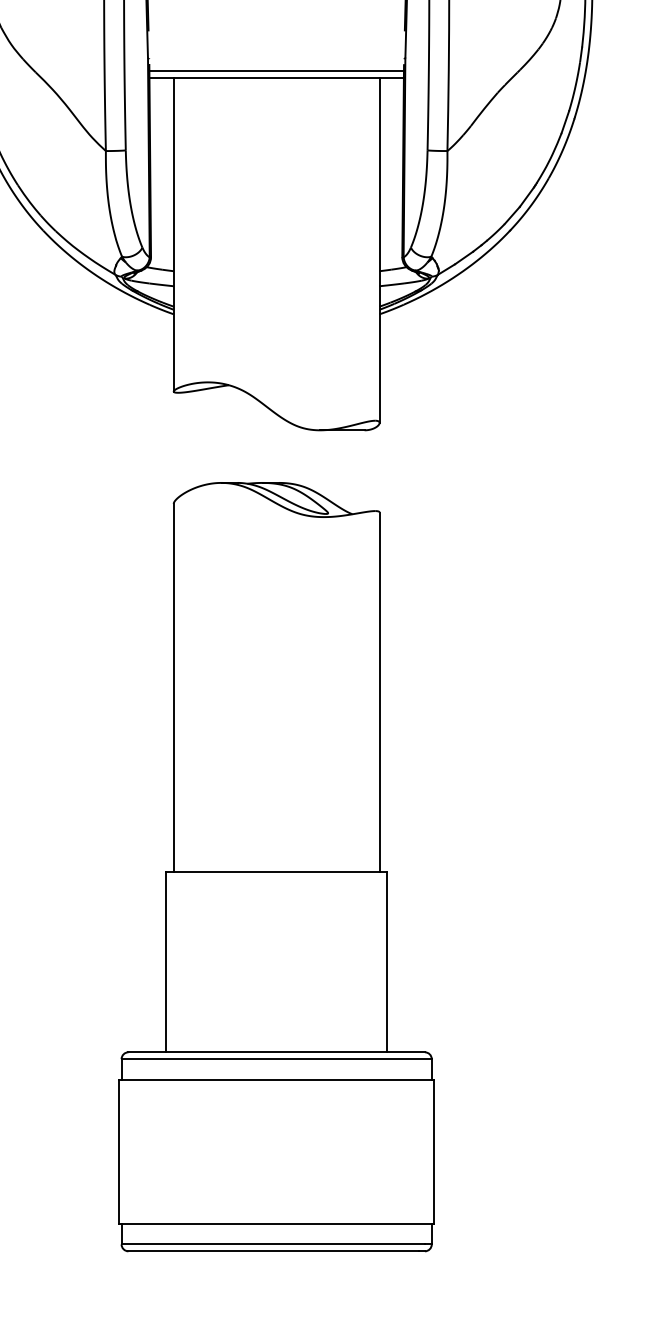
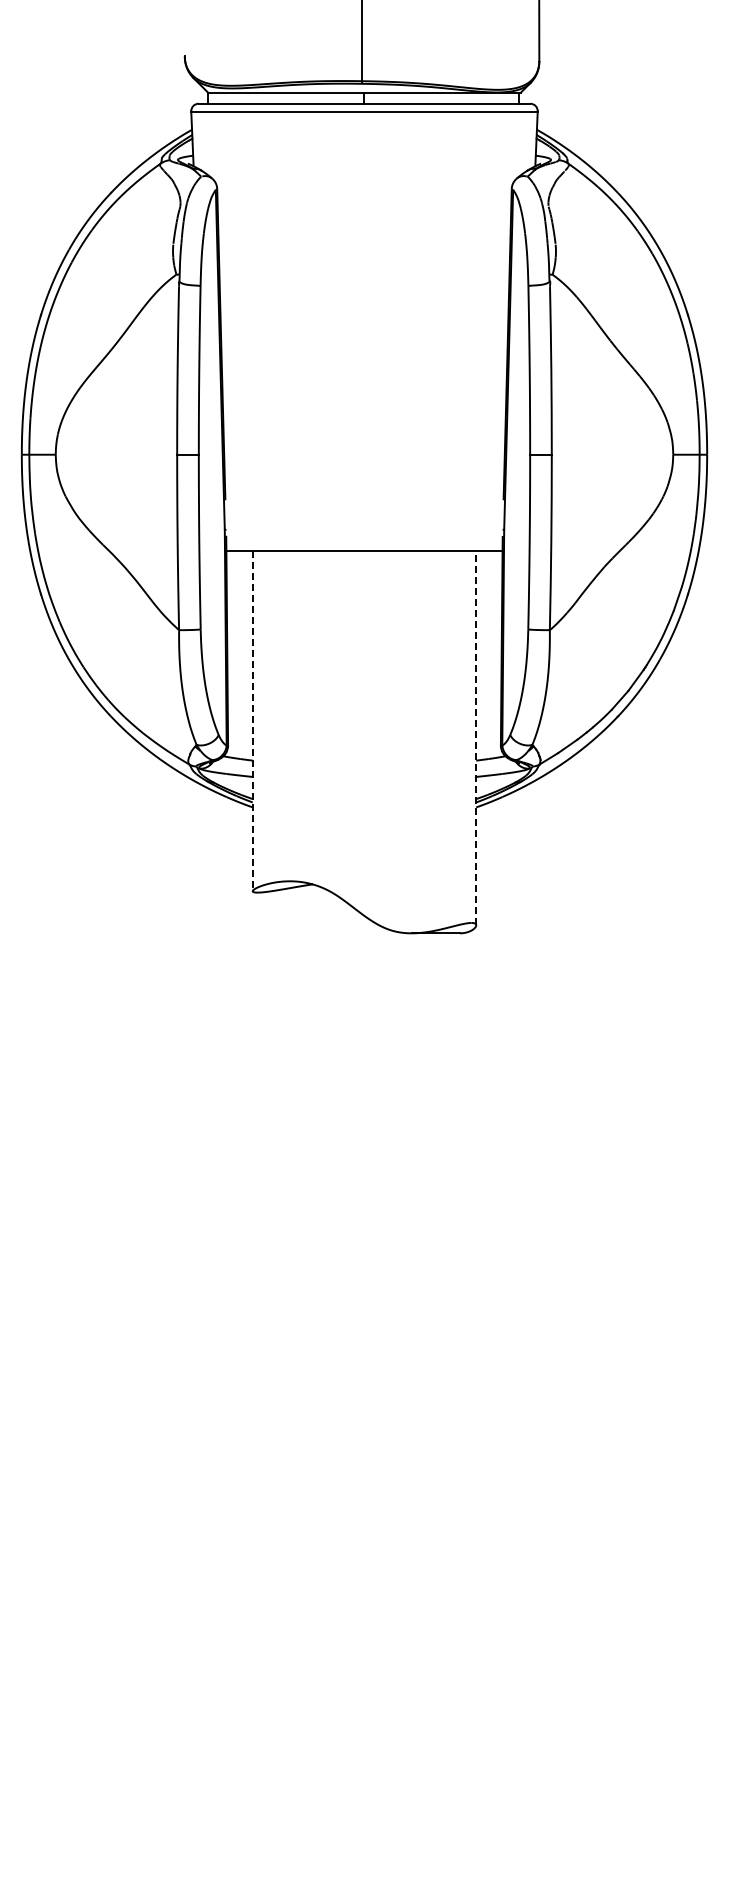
line: (276, 71) -> (364, 543), removed
line: (173, 235) -> (252, 721), solid -> dashed
line: (379, 249) -> (476, 737), solid -> dashed
part: (276, 867) -> (364, 1407), removed

